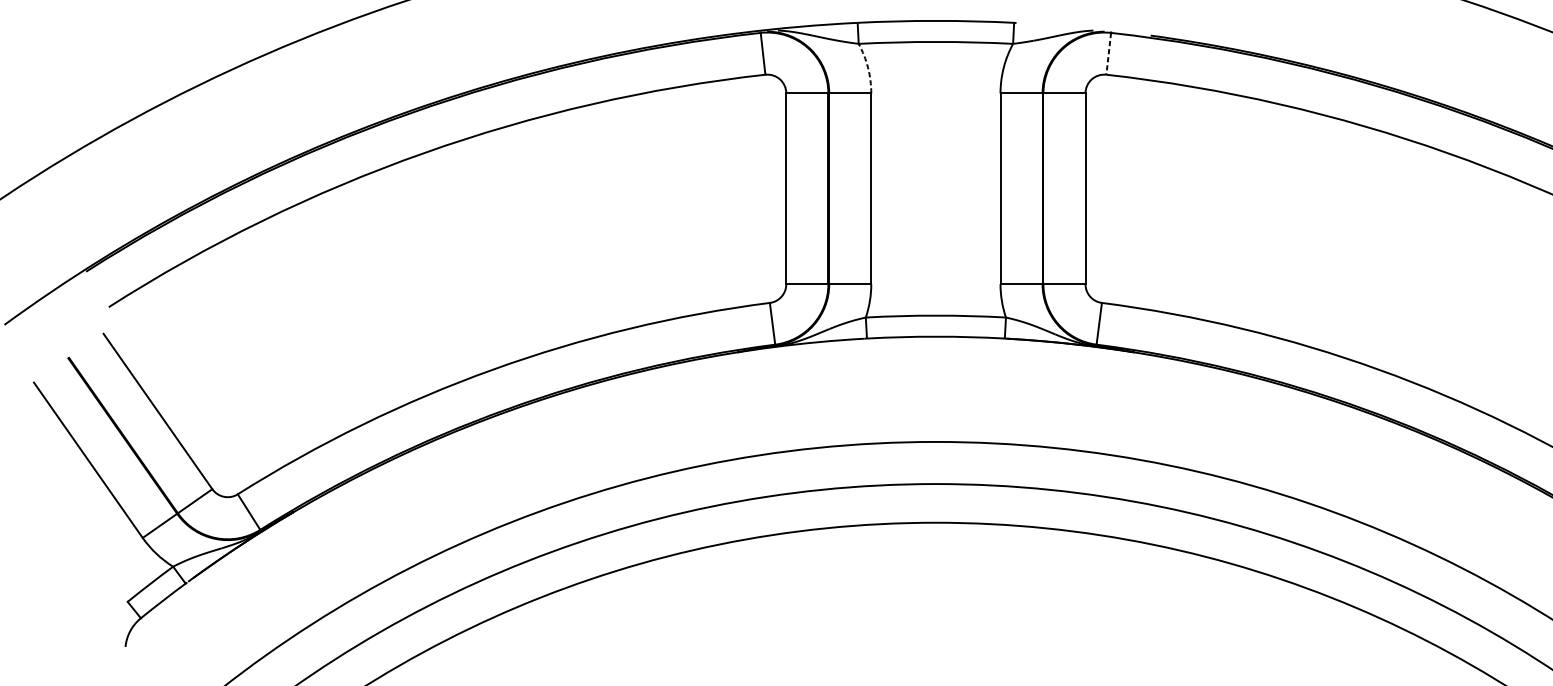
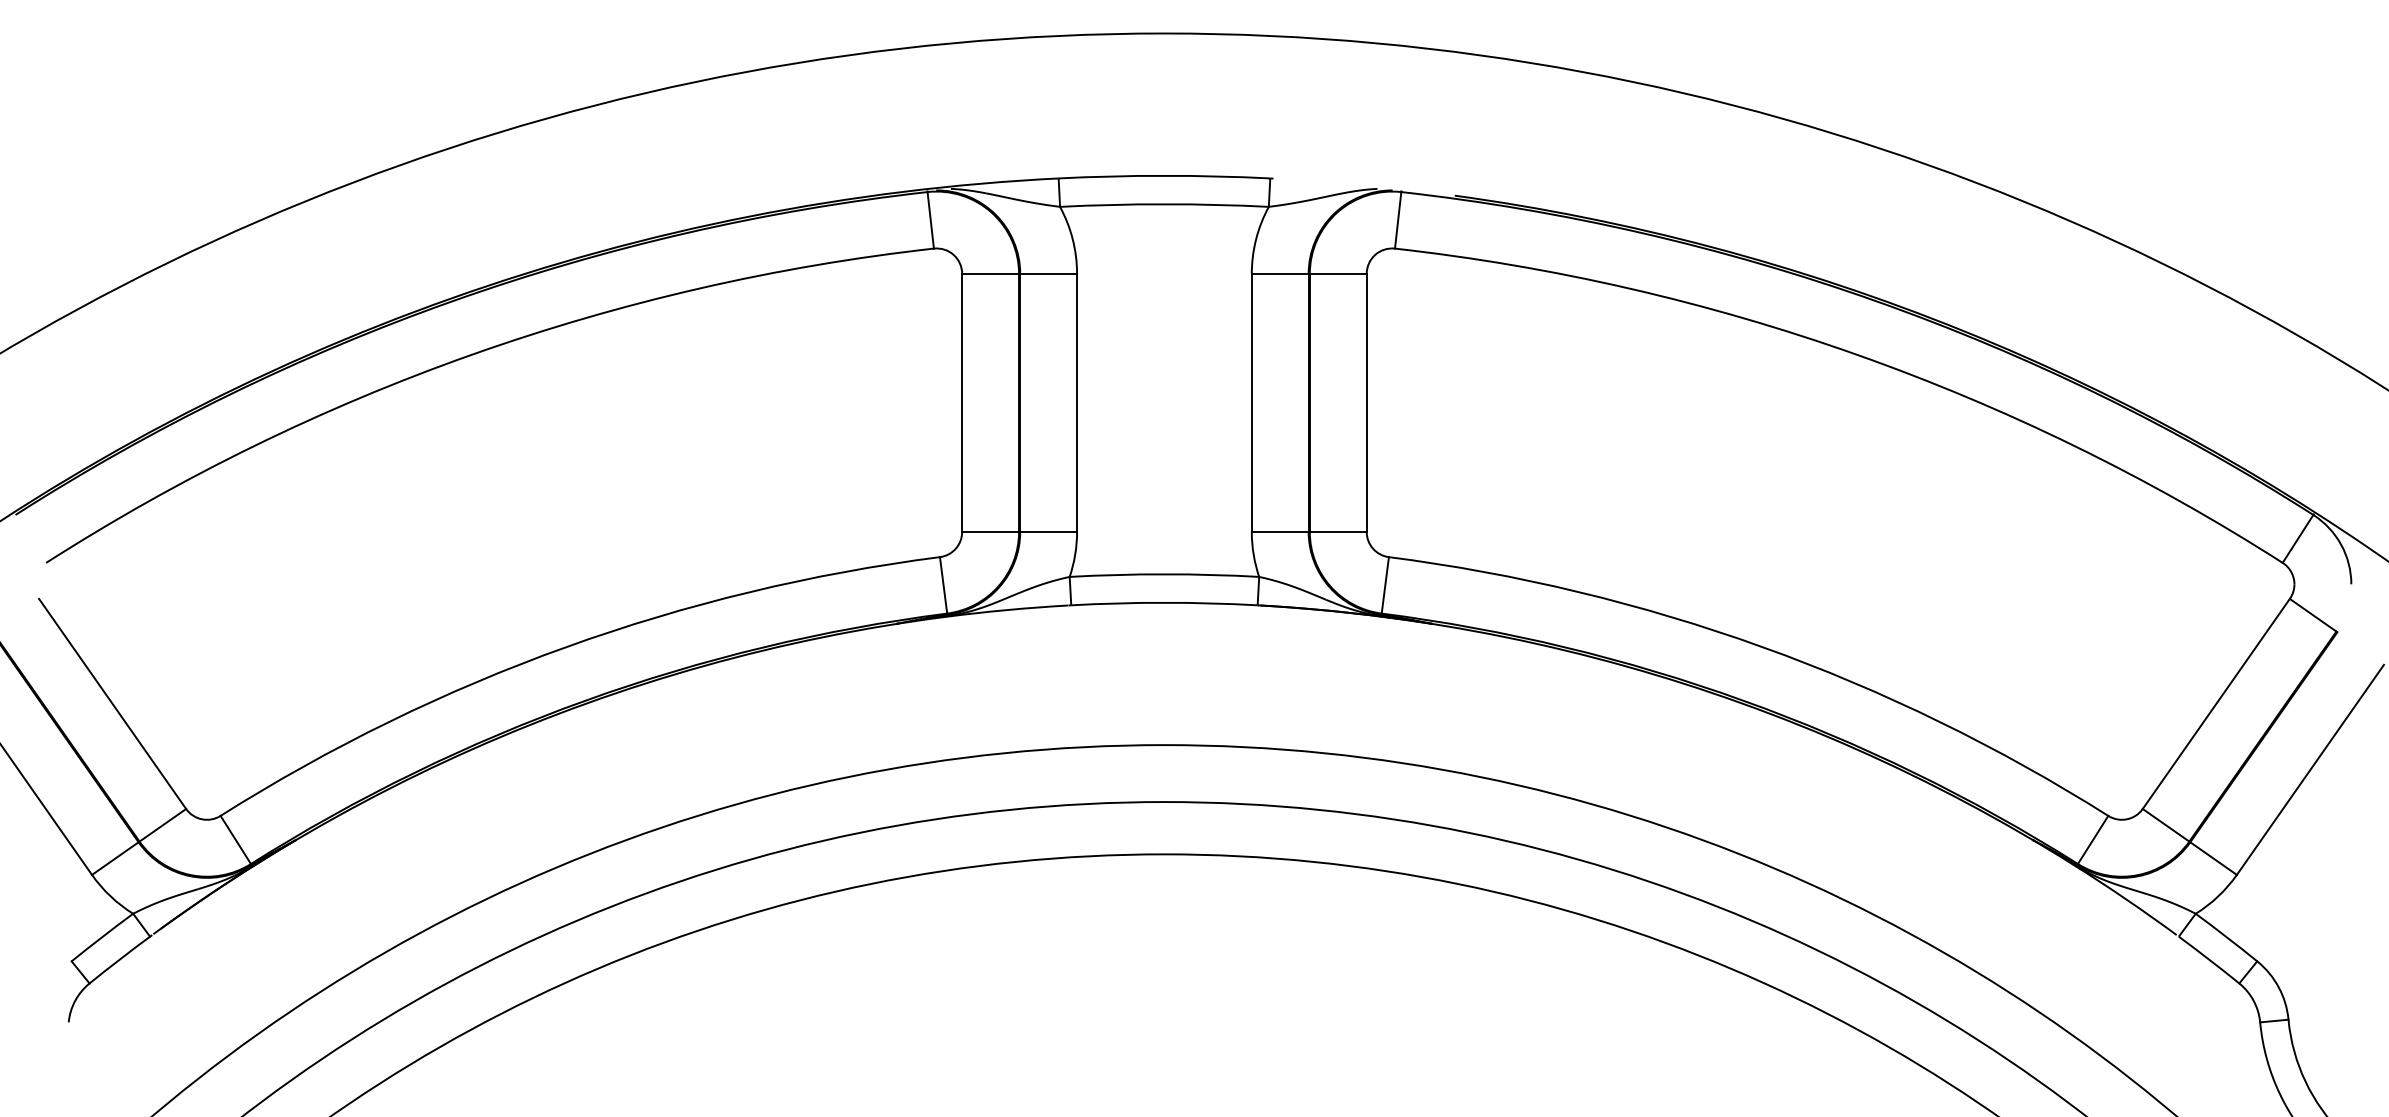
line: (1109, 53) -> (1398, 220), dashed -> solid
arc: (867, 68) -> (1072, 239), dashed -> solid

